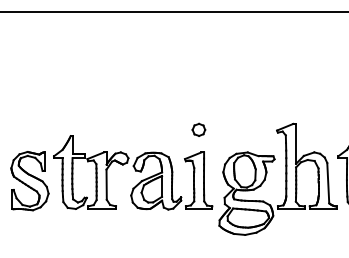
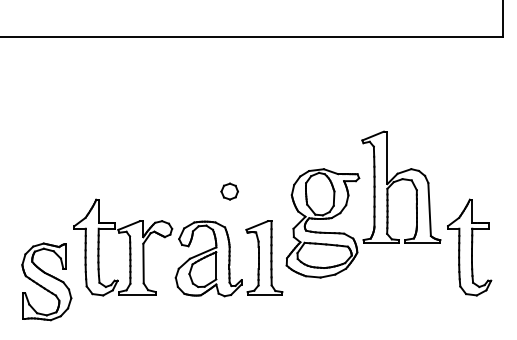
part: (198, 129) -> (229, 191), moved
part: (285, 179) -> (373, 204), moved
part: (29, 180) -> (46, 281), moved

